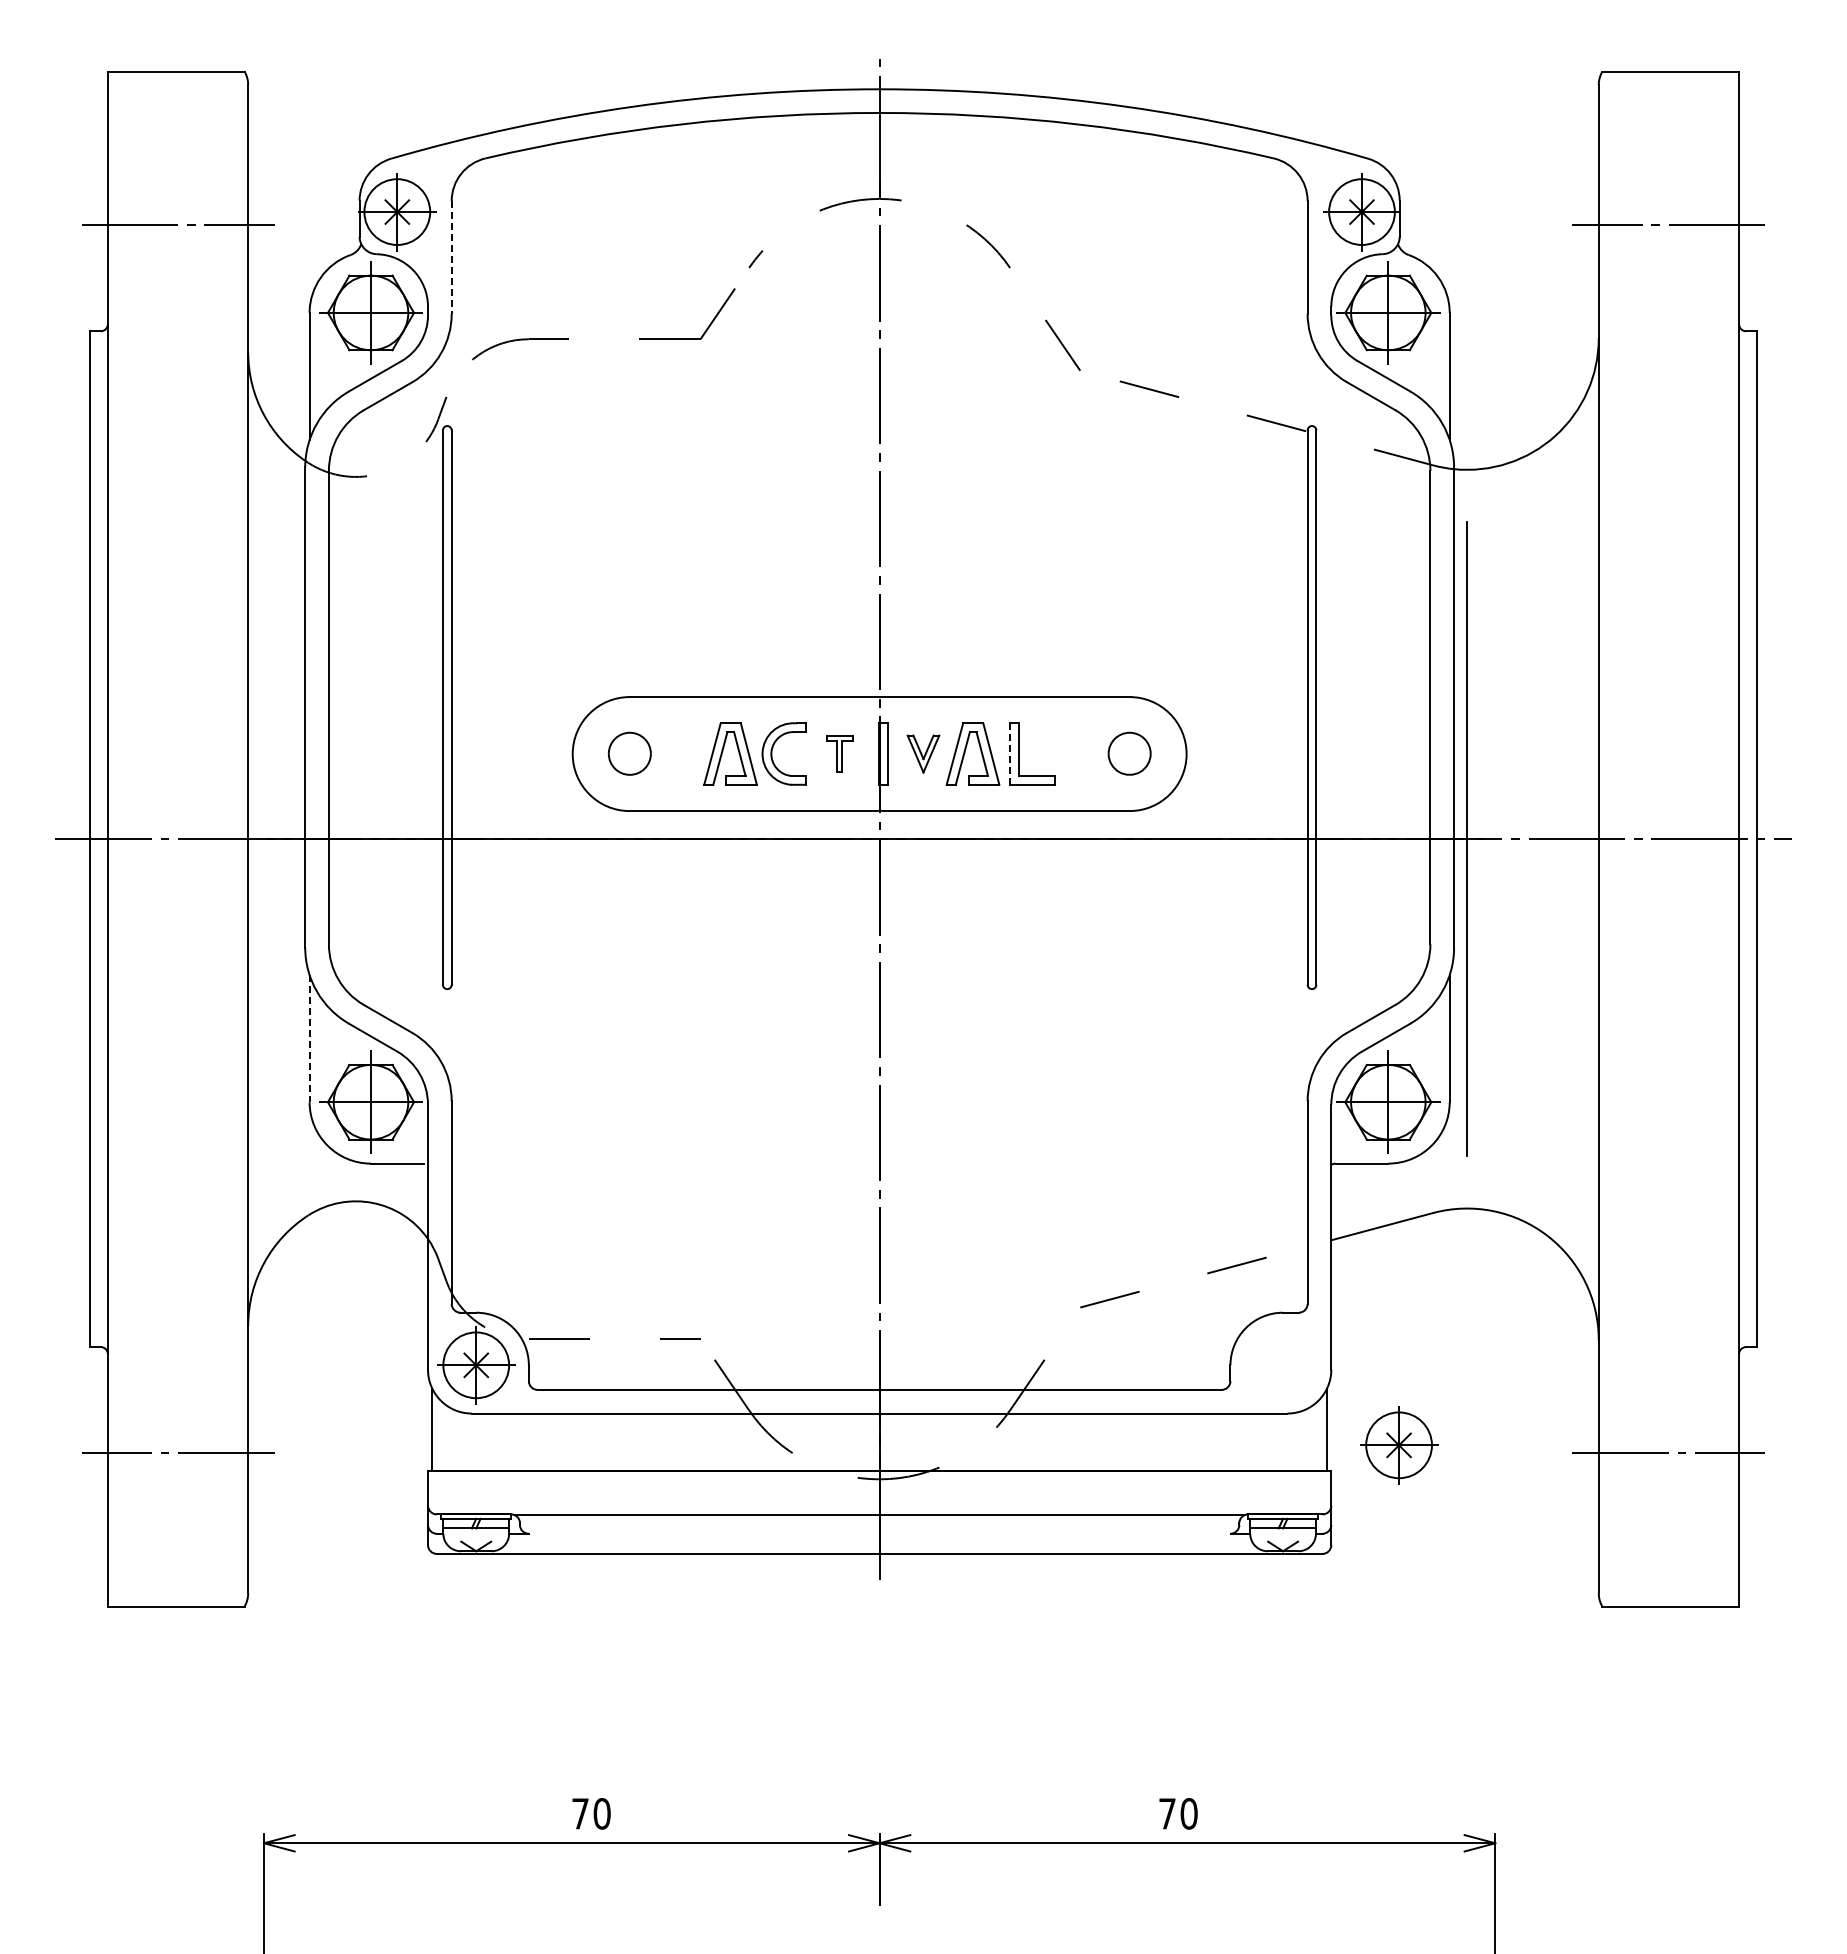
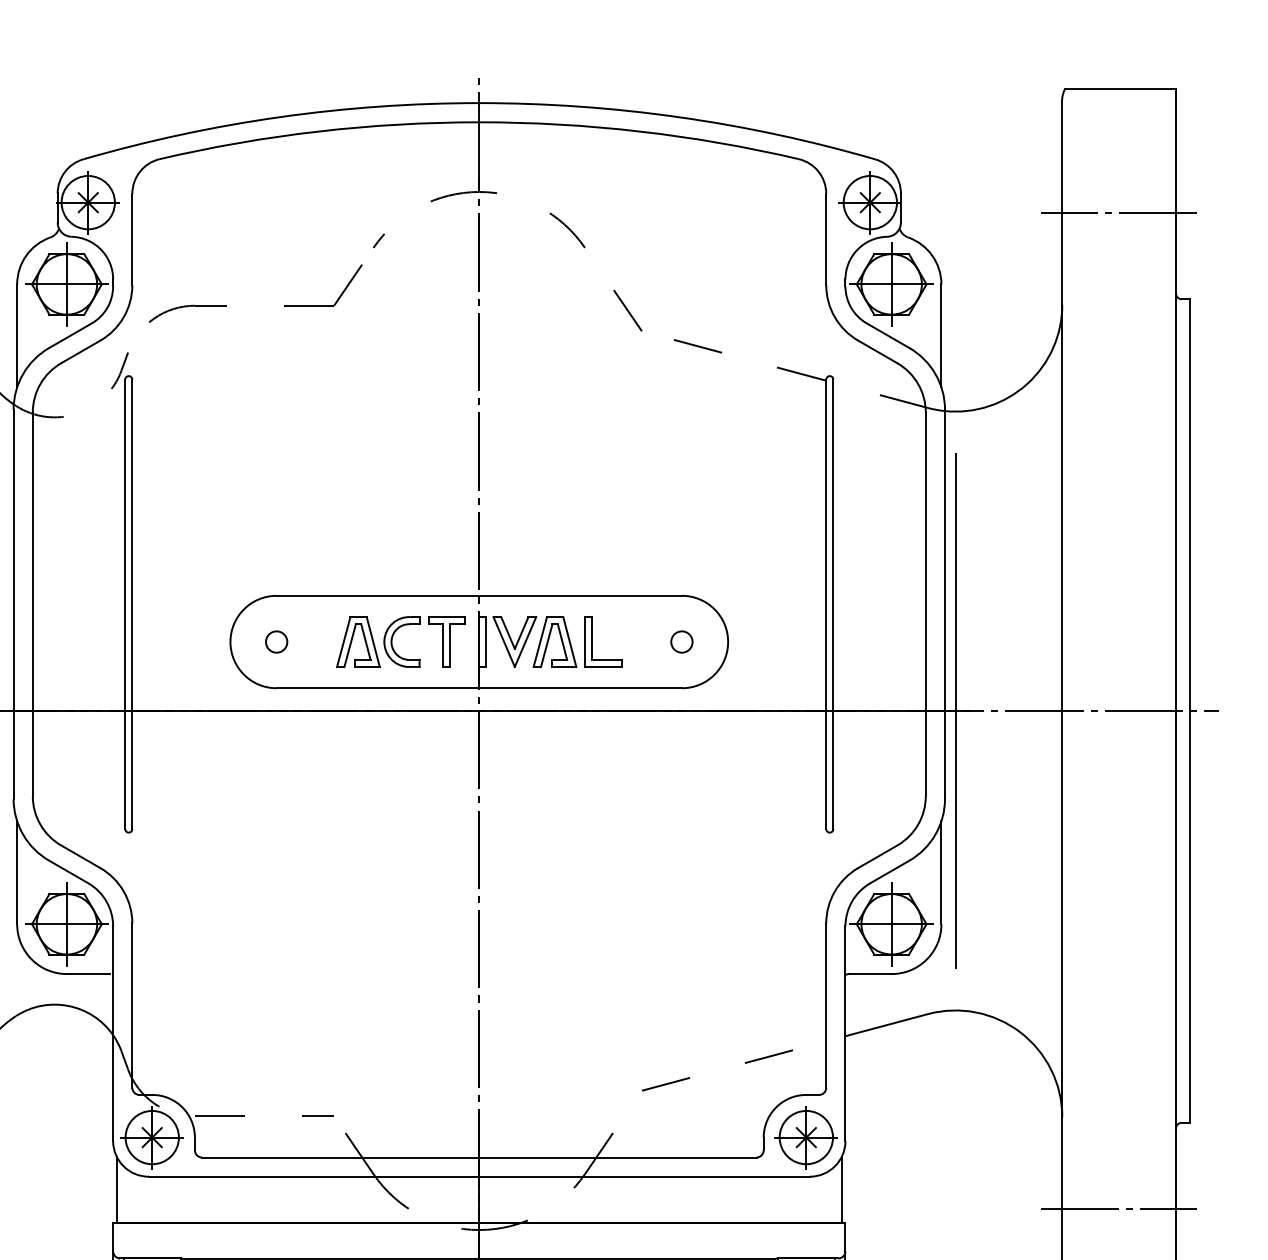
line: (451, 258) -> (132, 240), dashed -> solid
part: (839, 753) -> (446, 641), size x1.67
part: (923, 753) -> (514, 641), size x1.67
part: (629, 754) -> (276, 642), size x0.62
line: (1010, 754) -> (585, 642), dashed -> solid
part: (1129, 754) -> (681, 642), size x0.62
line: (309, 1038) -> (17, 872), dashed -> solid
part: (1399, 1445) -> (806, 1137), moved

